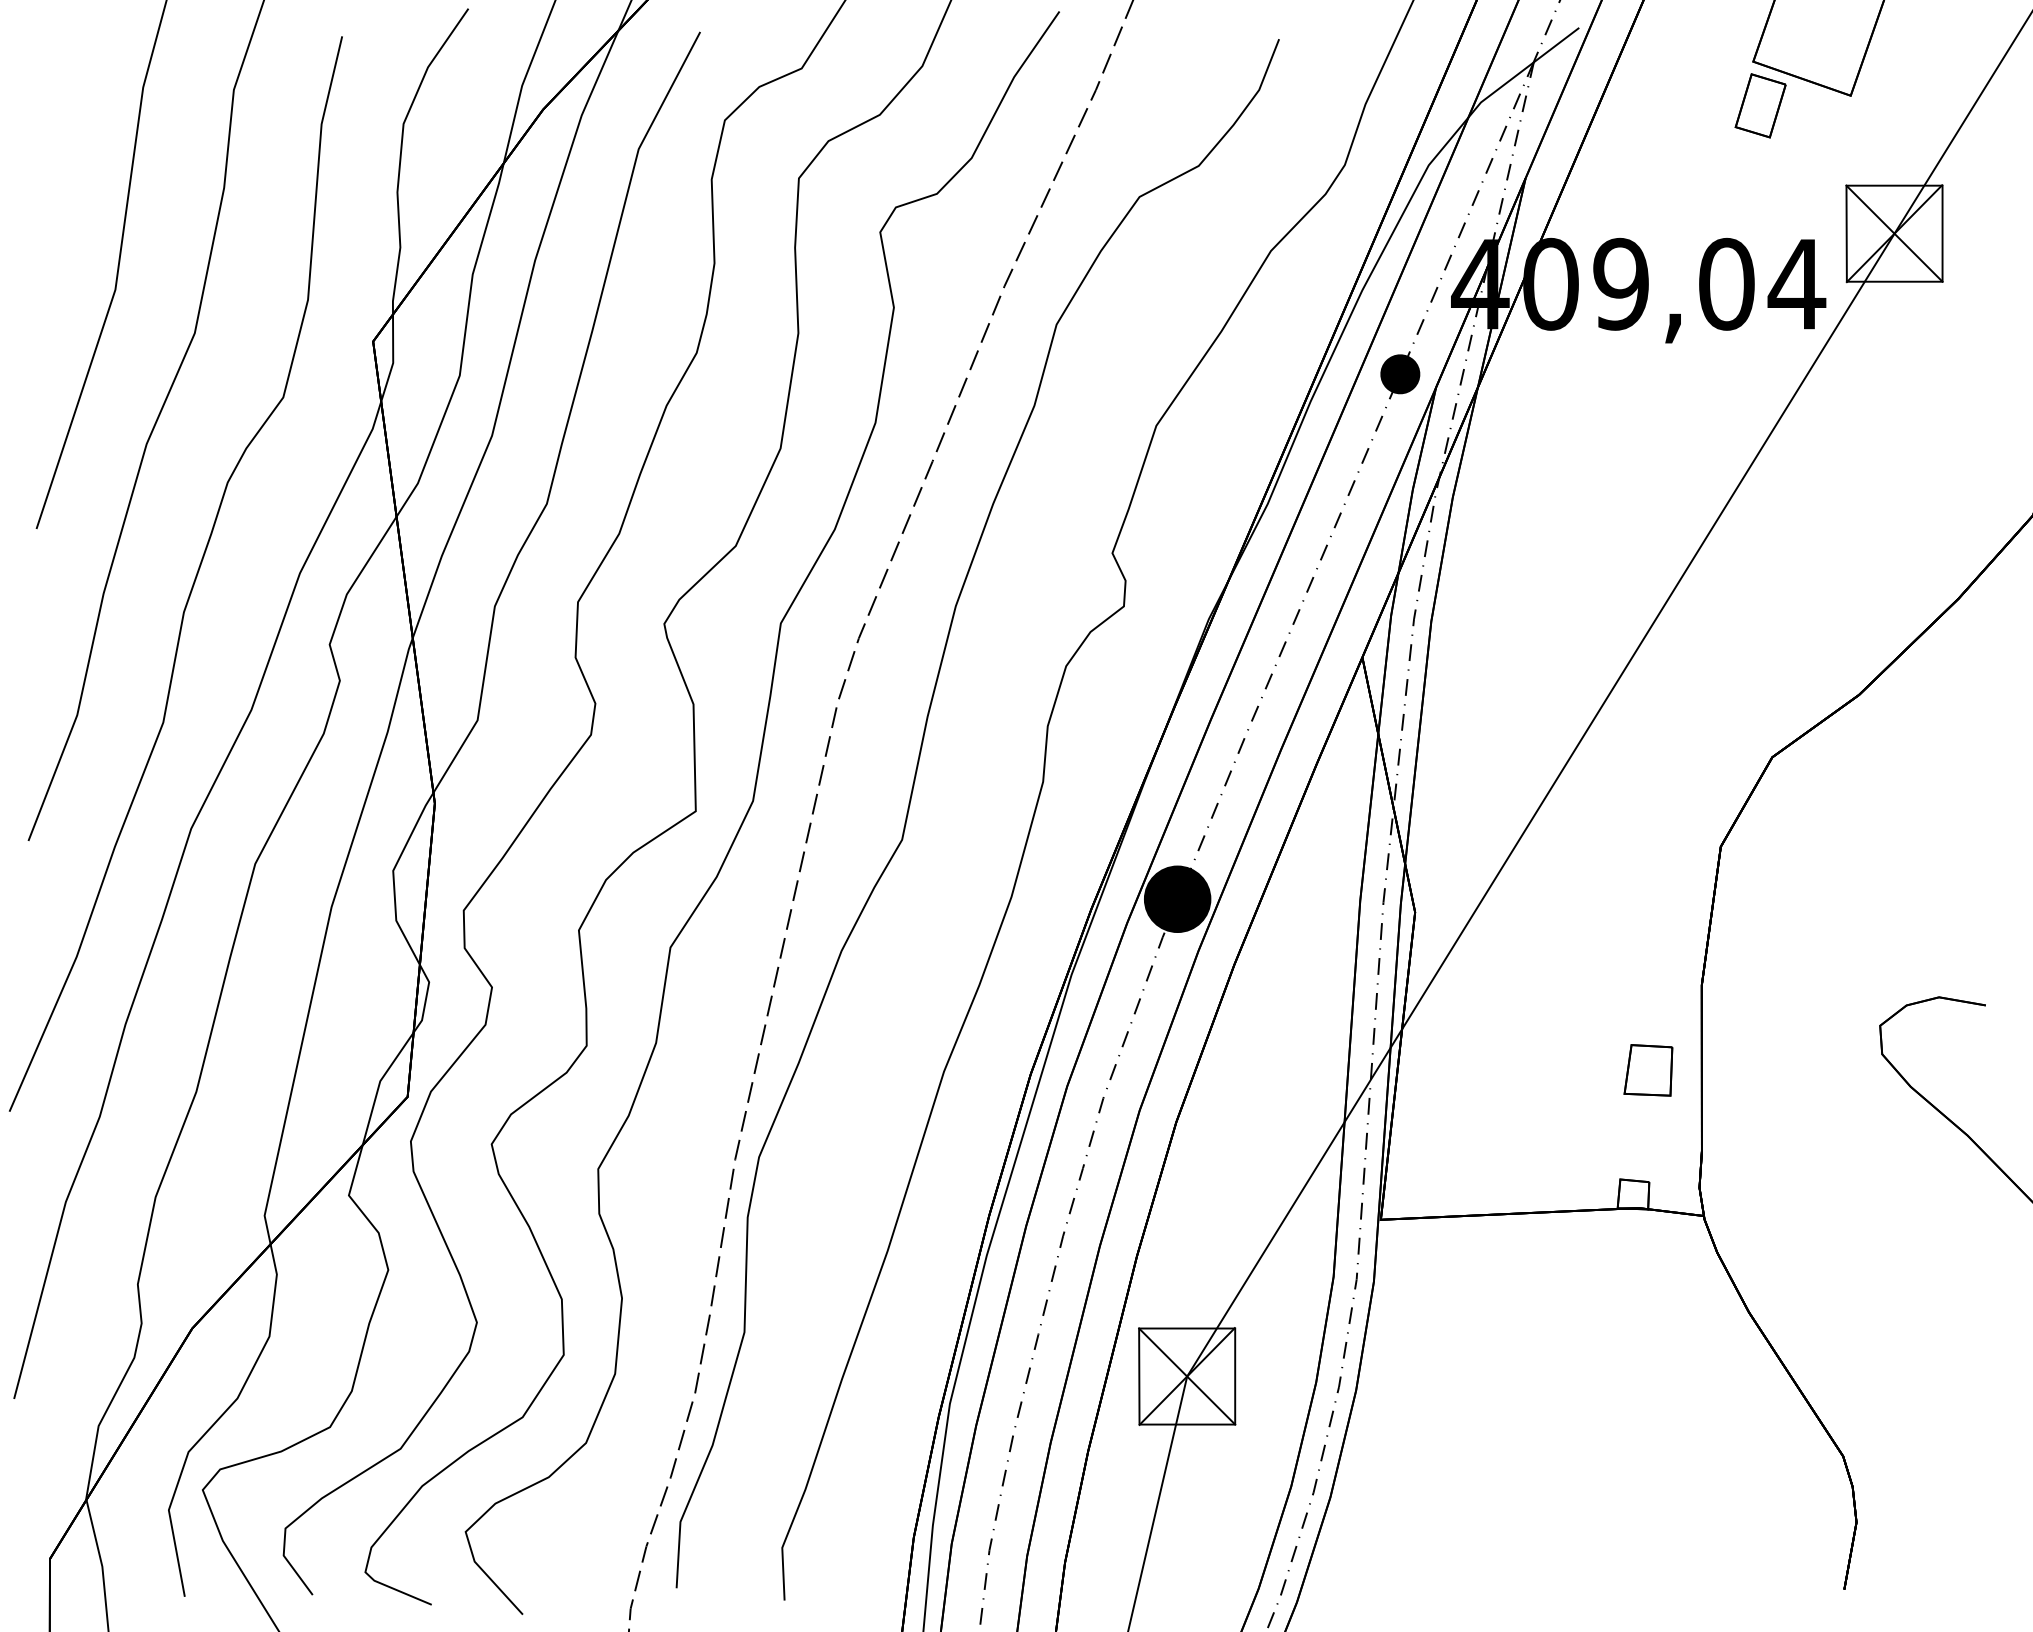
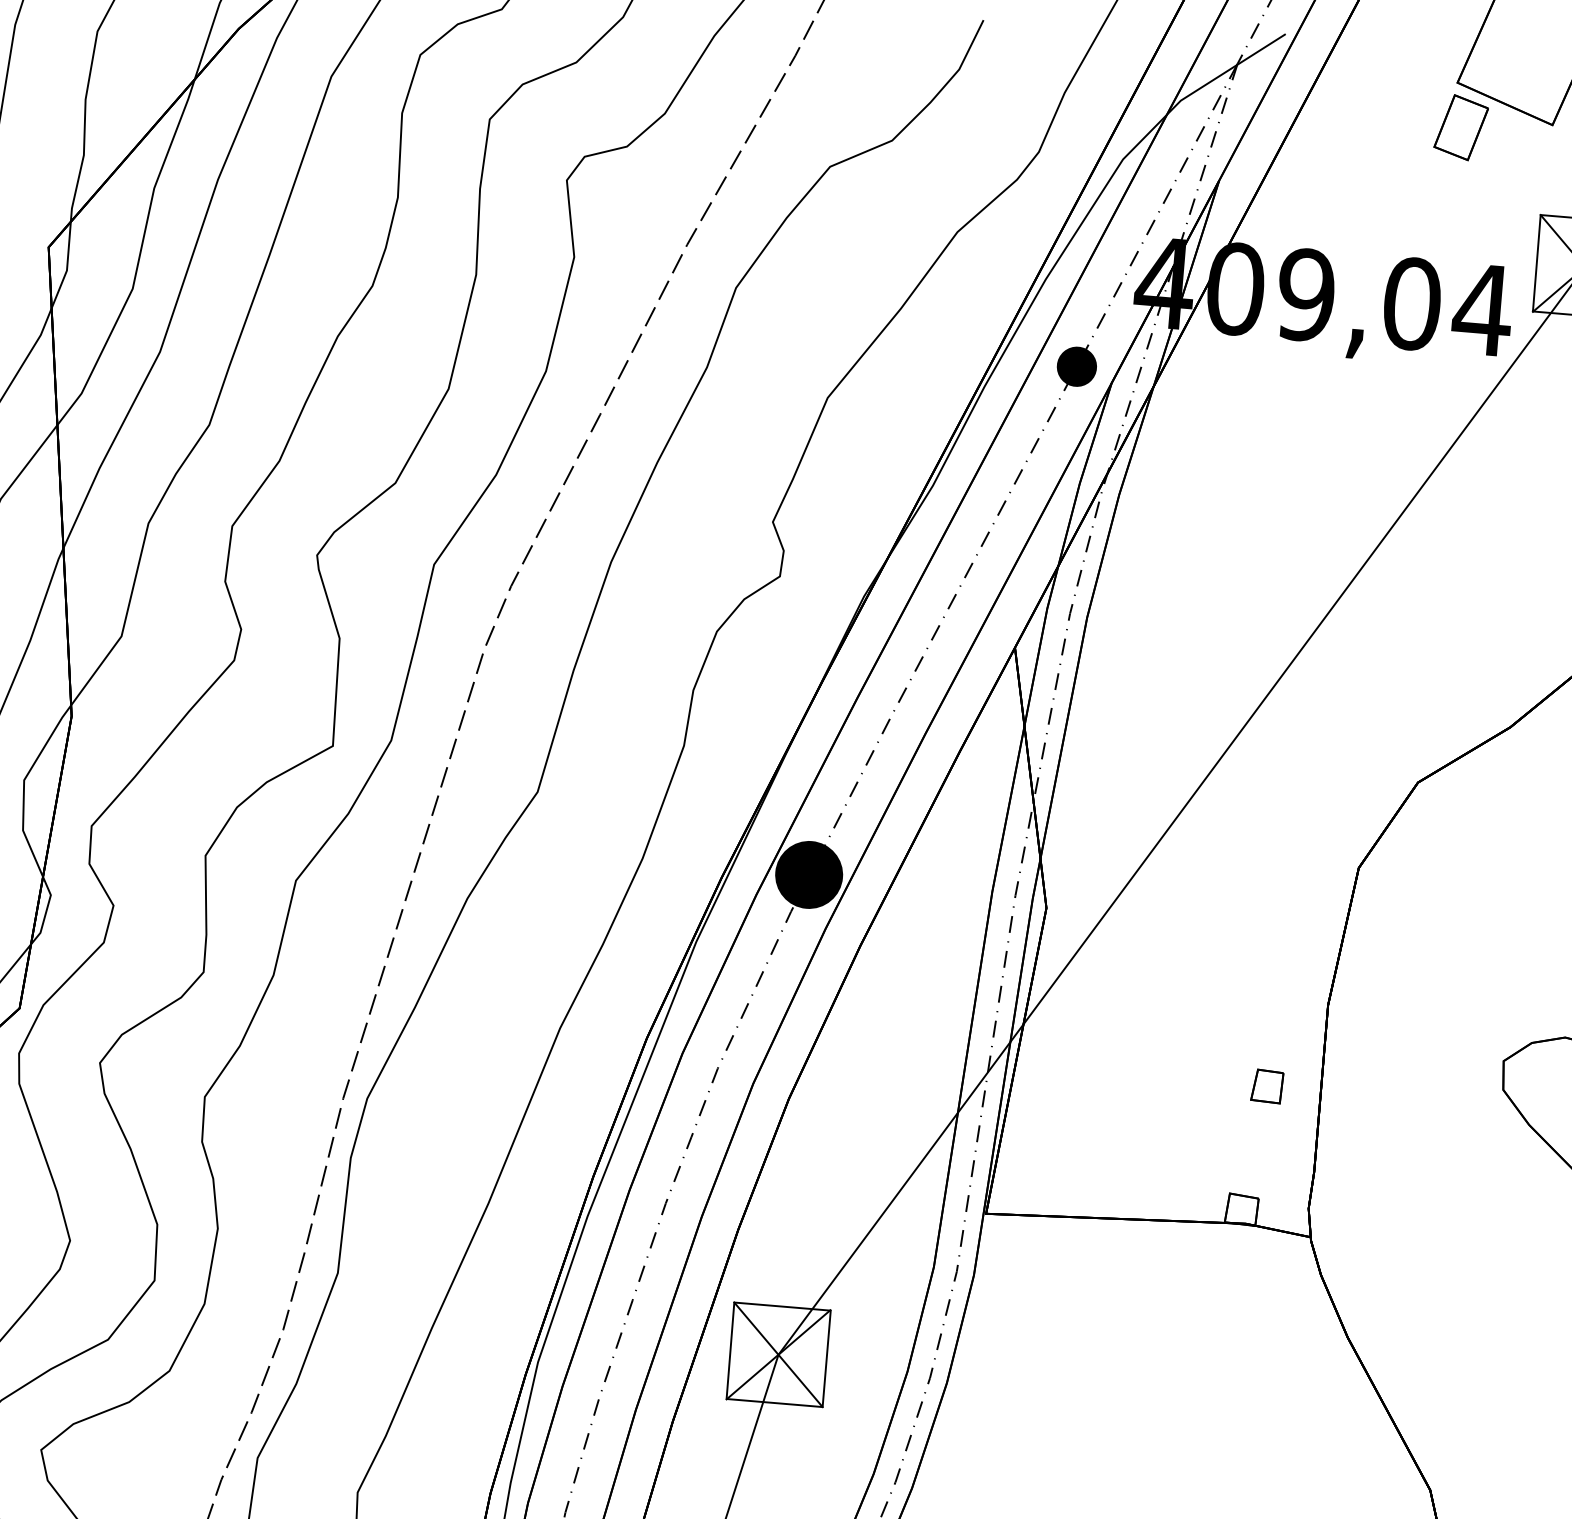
part: (1648, 1070) -> (1267, 1086), size x0.62

